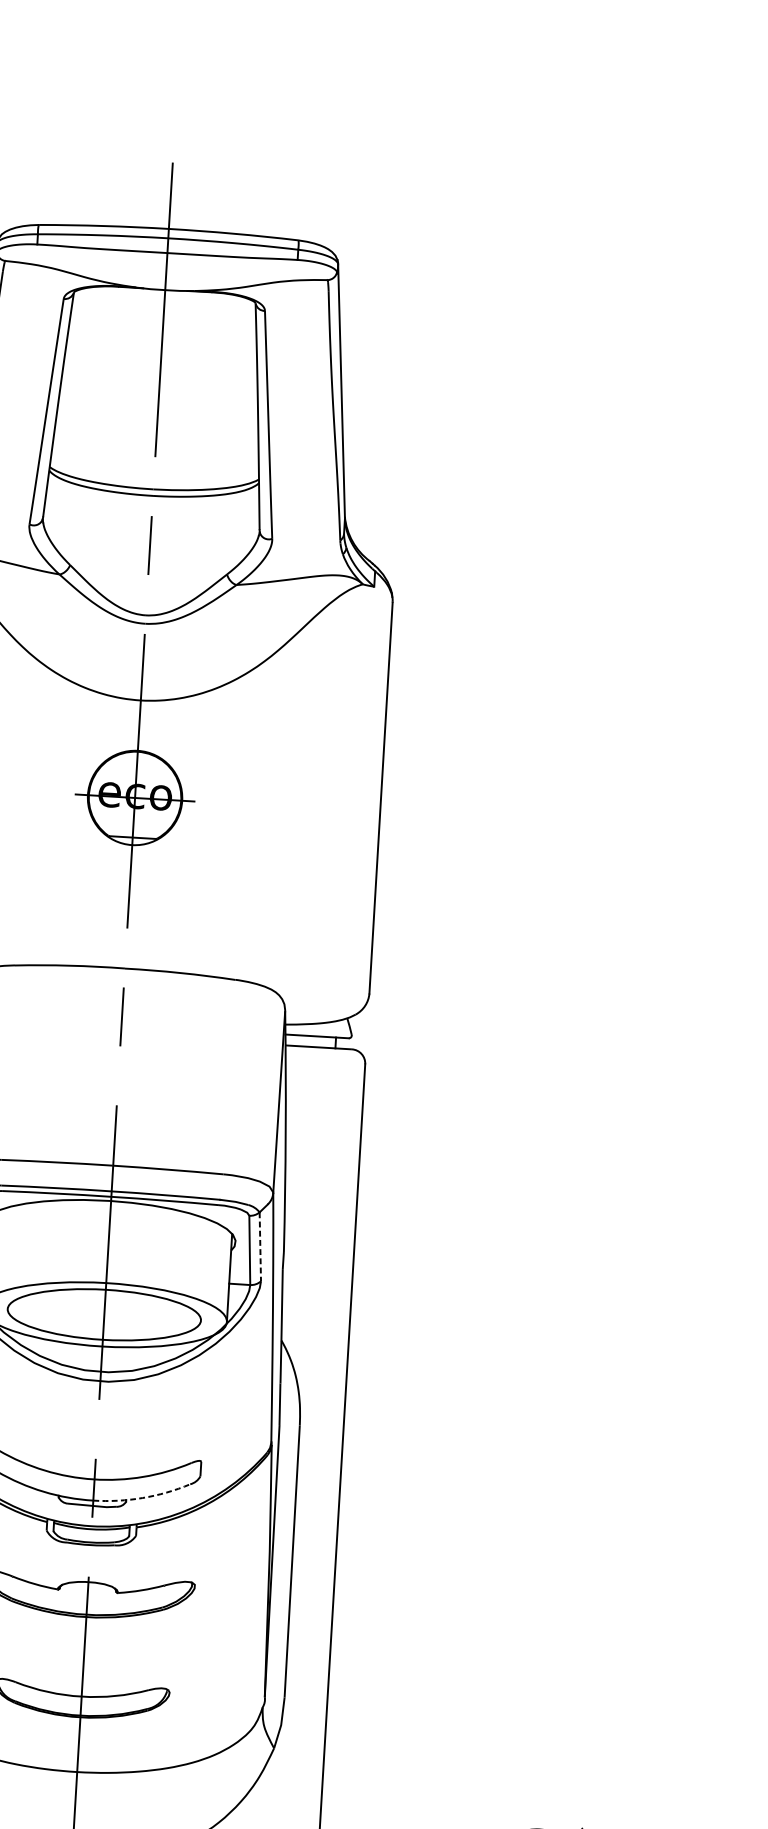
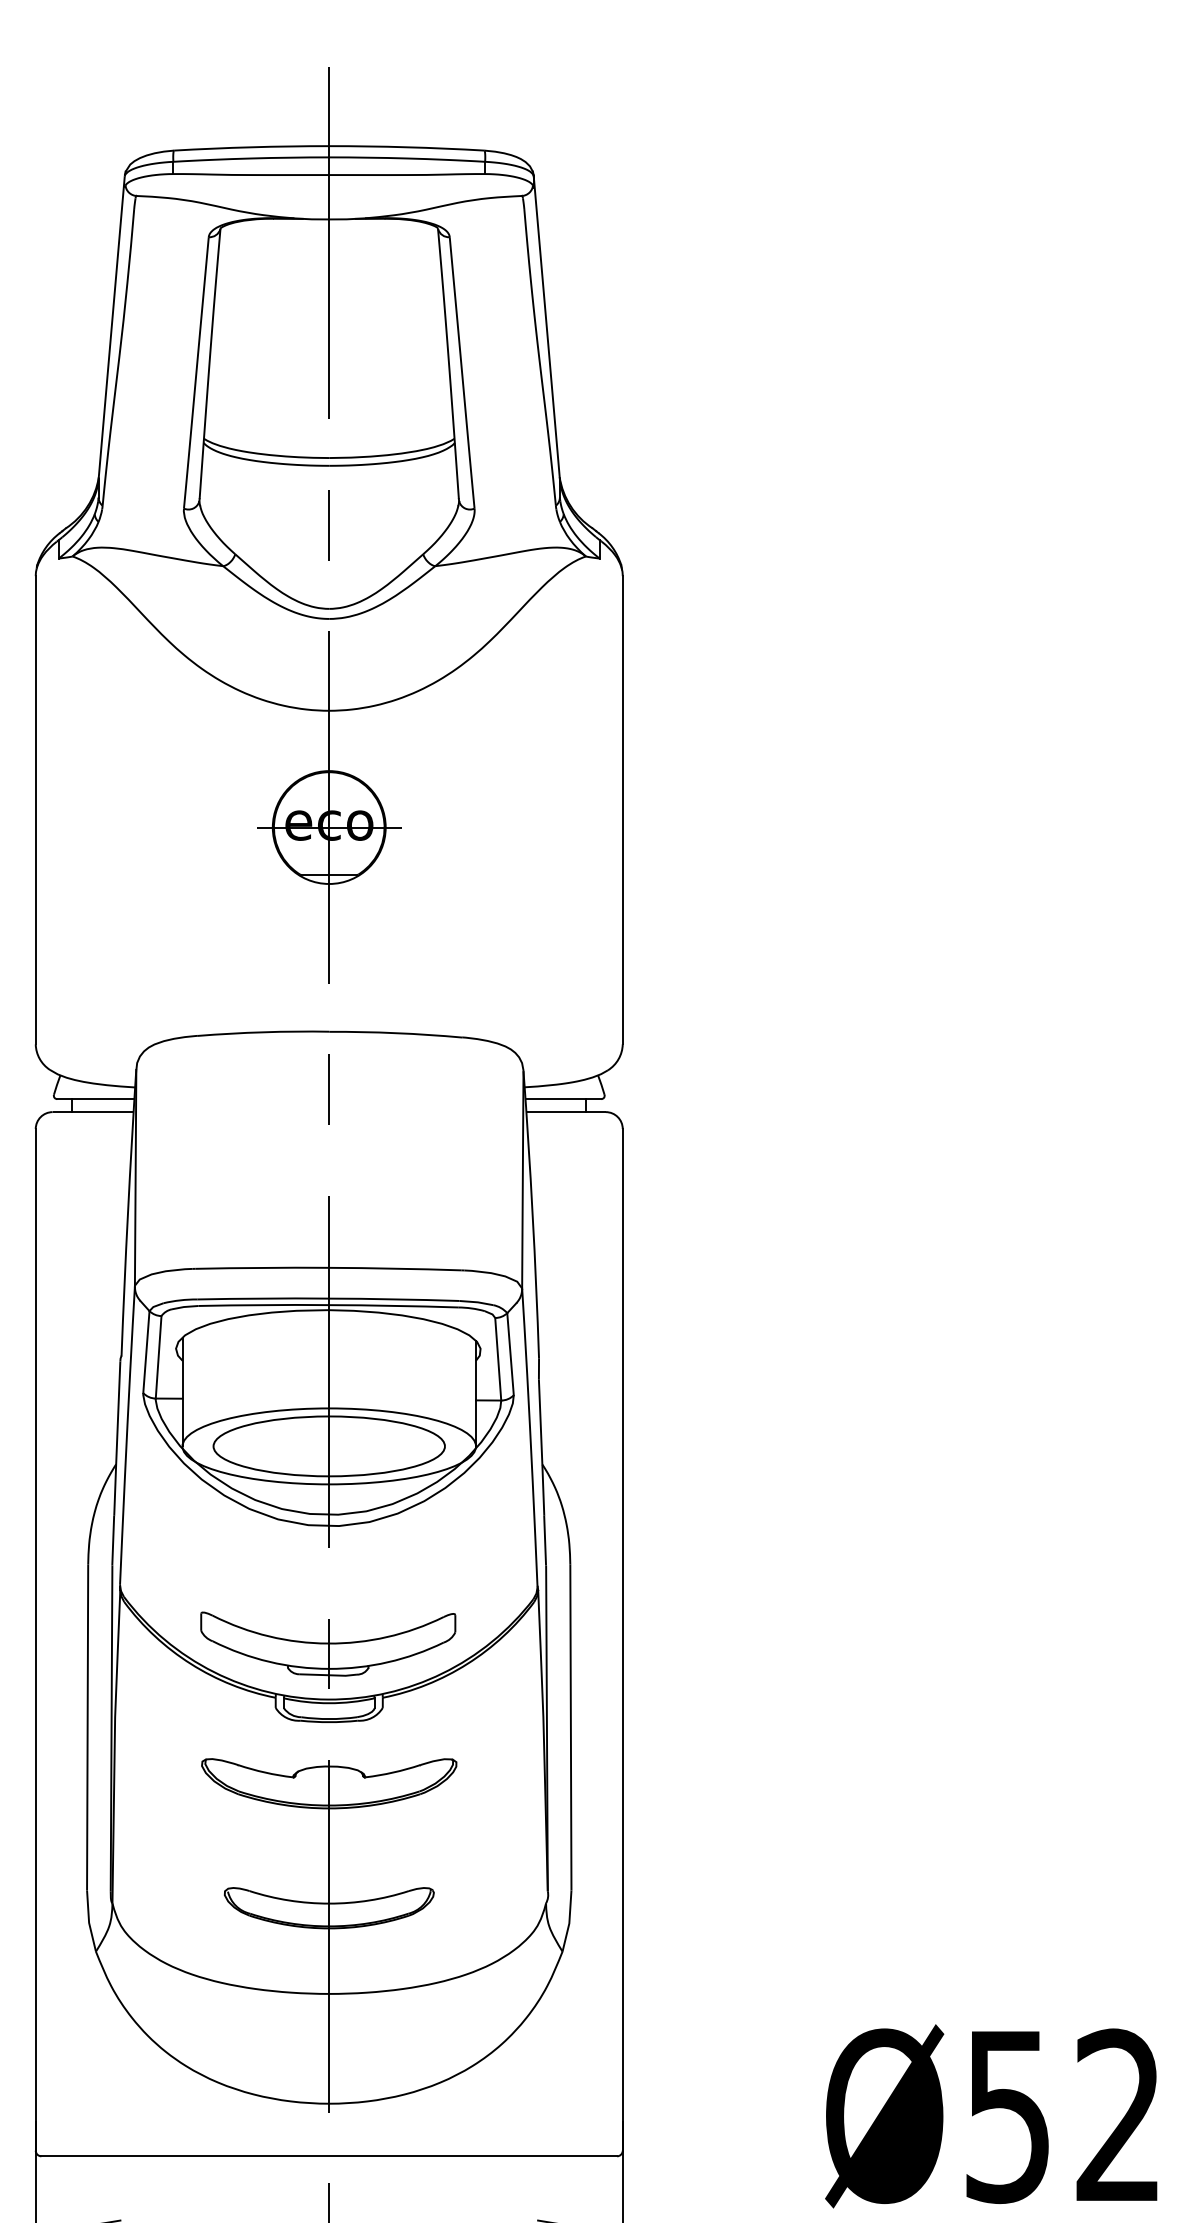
line: (260, 1247) -> (510, 1354), dashed -> solid
arc: (143, 1498) -> (388, 1662), dashed -> solid

